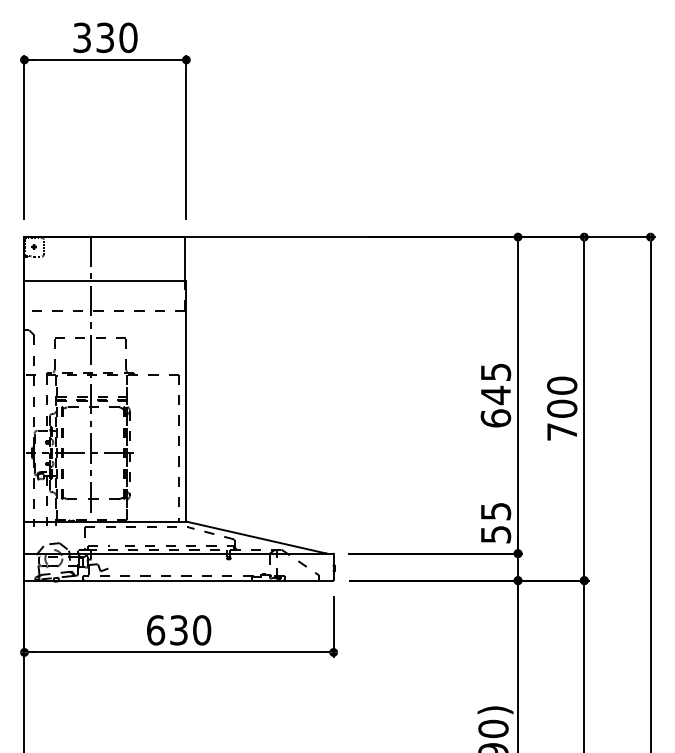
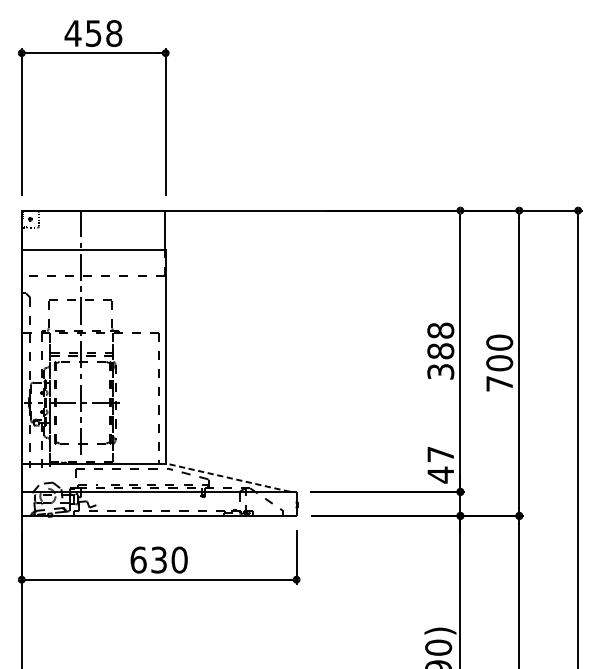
text: (104, 37) -> (92, 33), 330 -> 458
text: (495, 395) -> (440, 351), 645 -> 388
text: (496, 523) -> (441, 465), 55 -> 47
line: (256, 537) -> (228, 477), solid -> dashed

